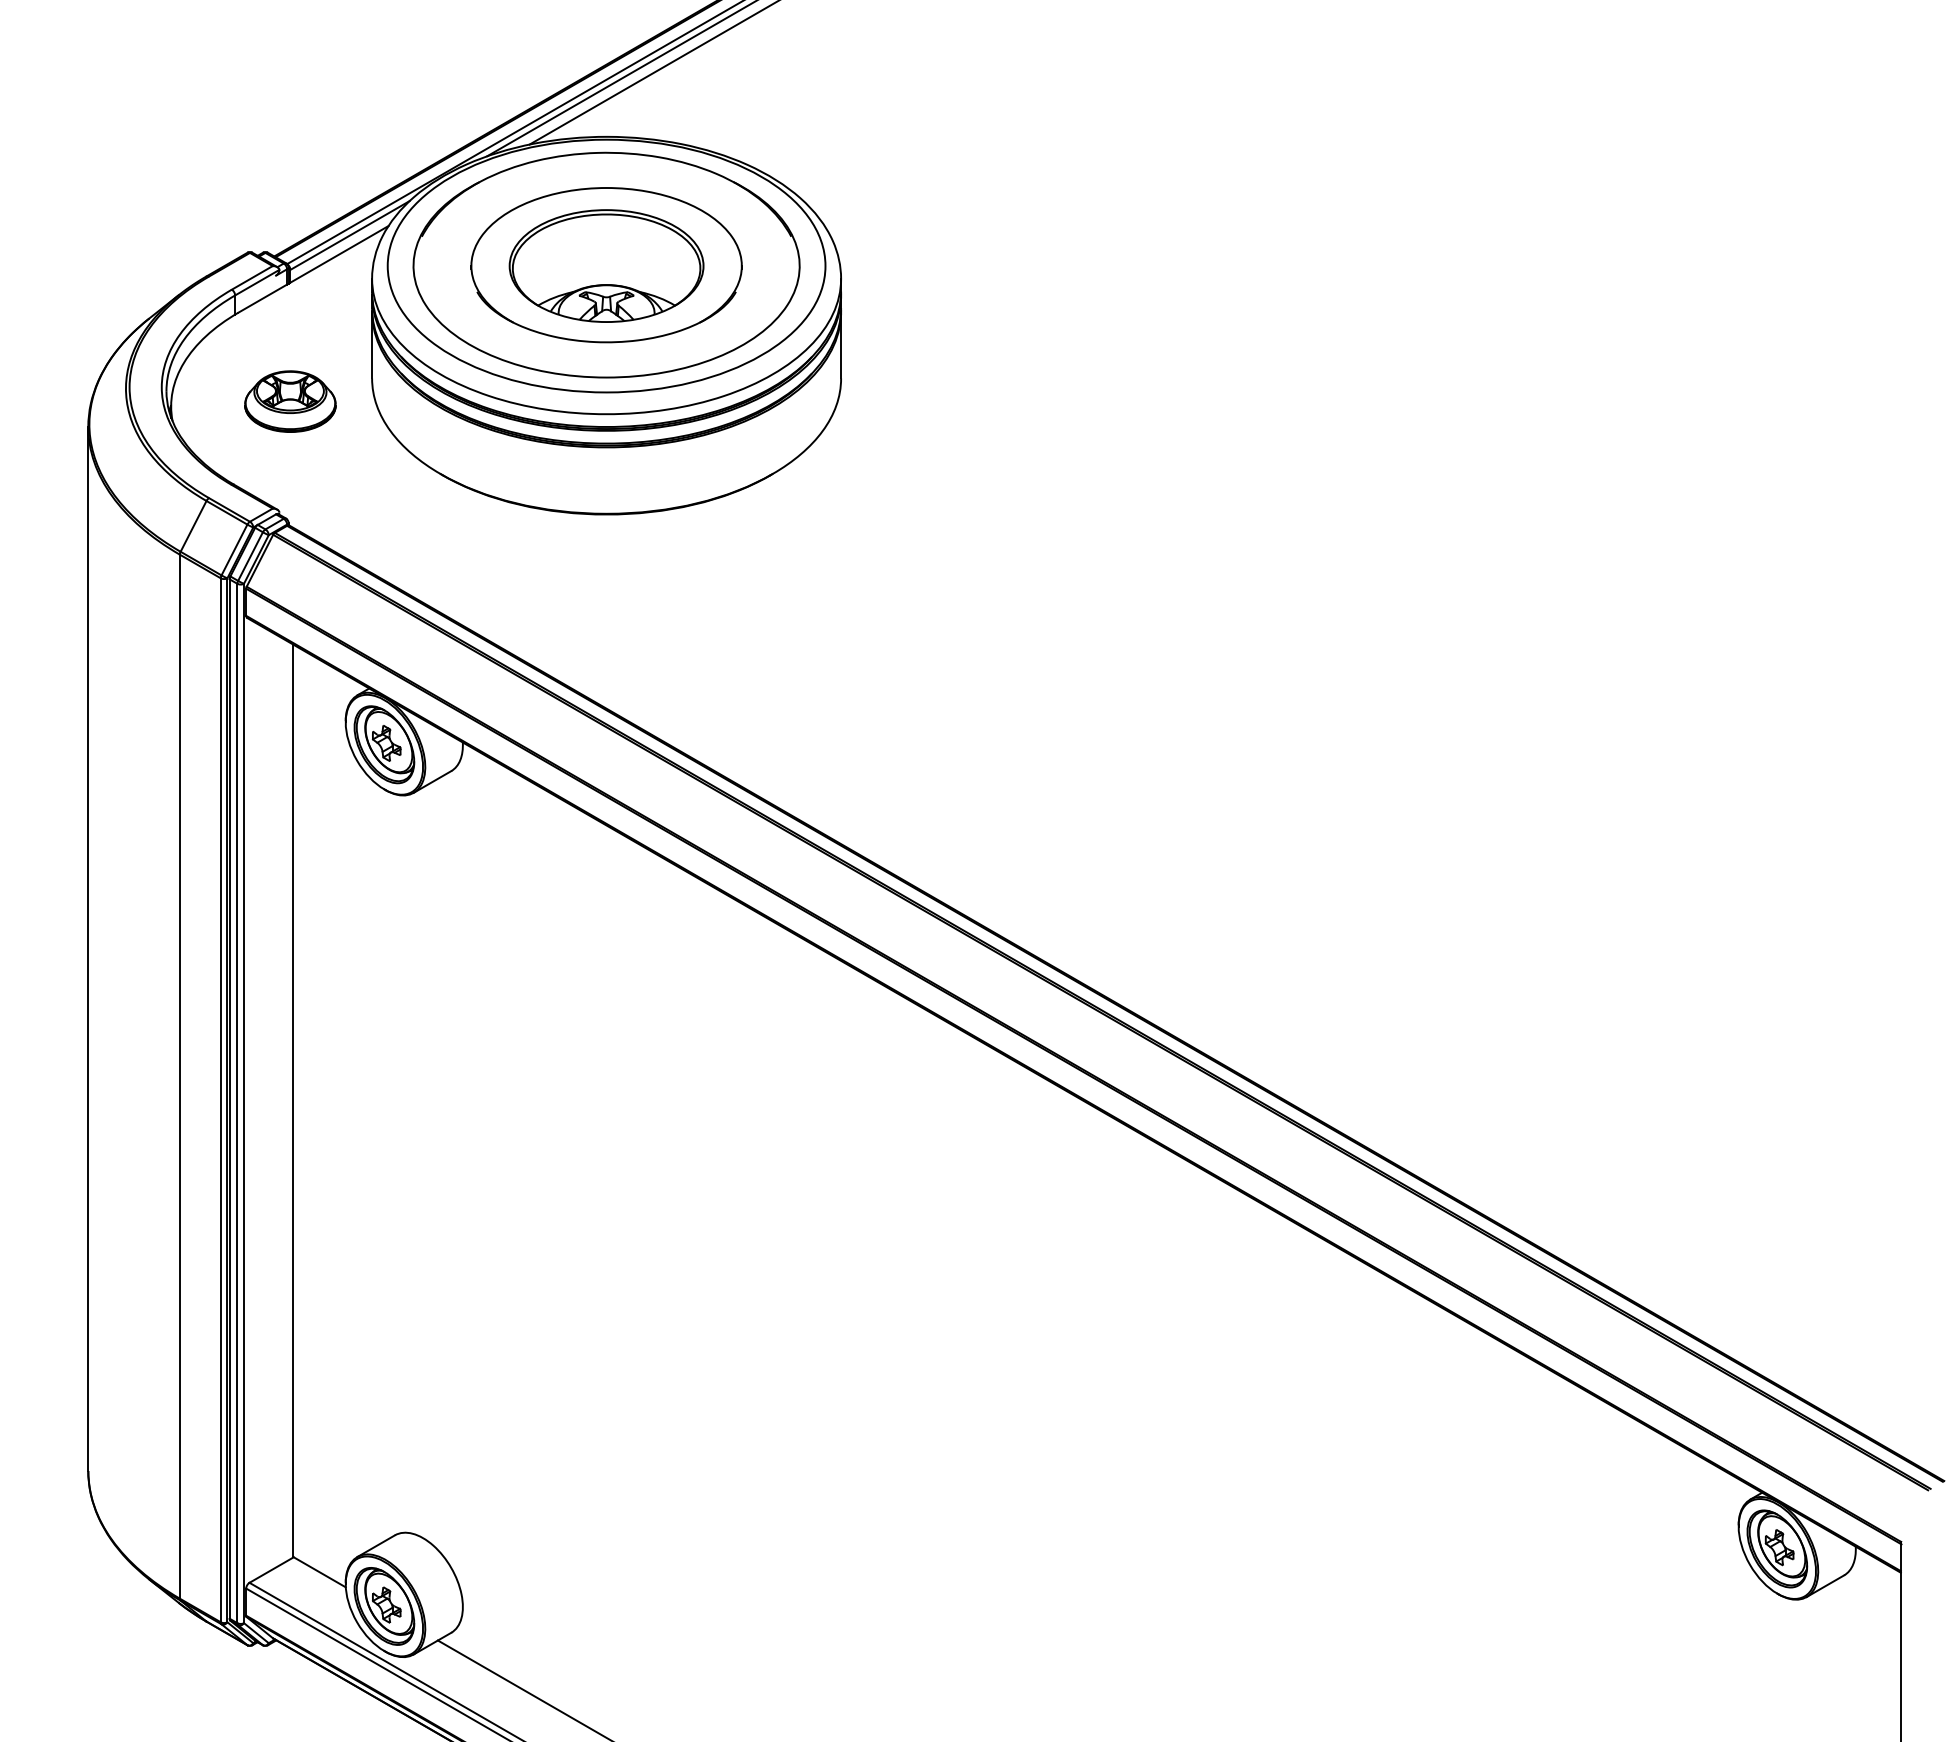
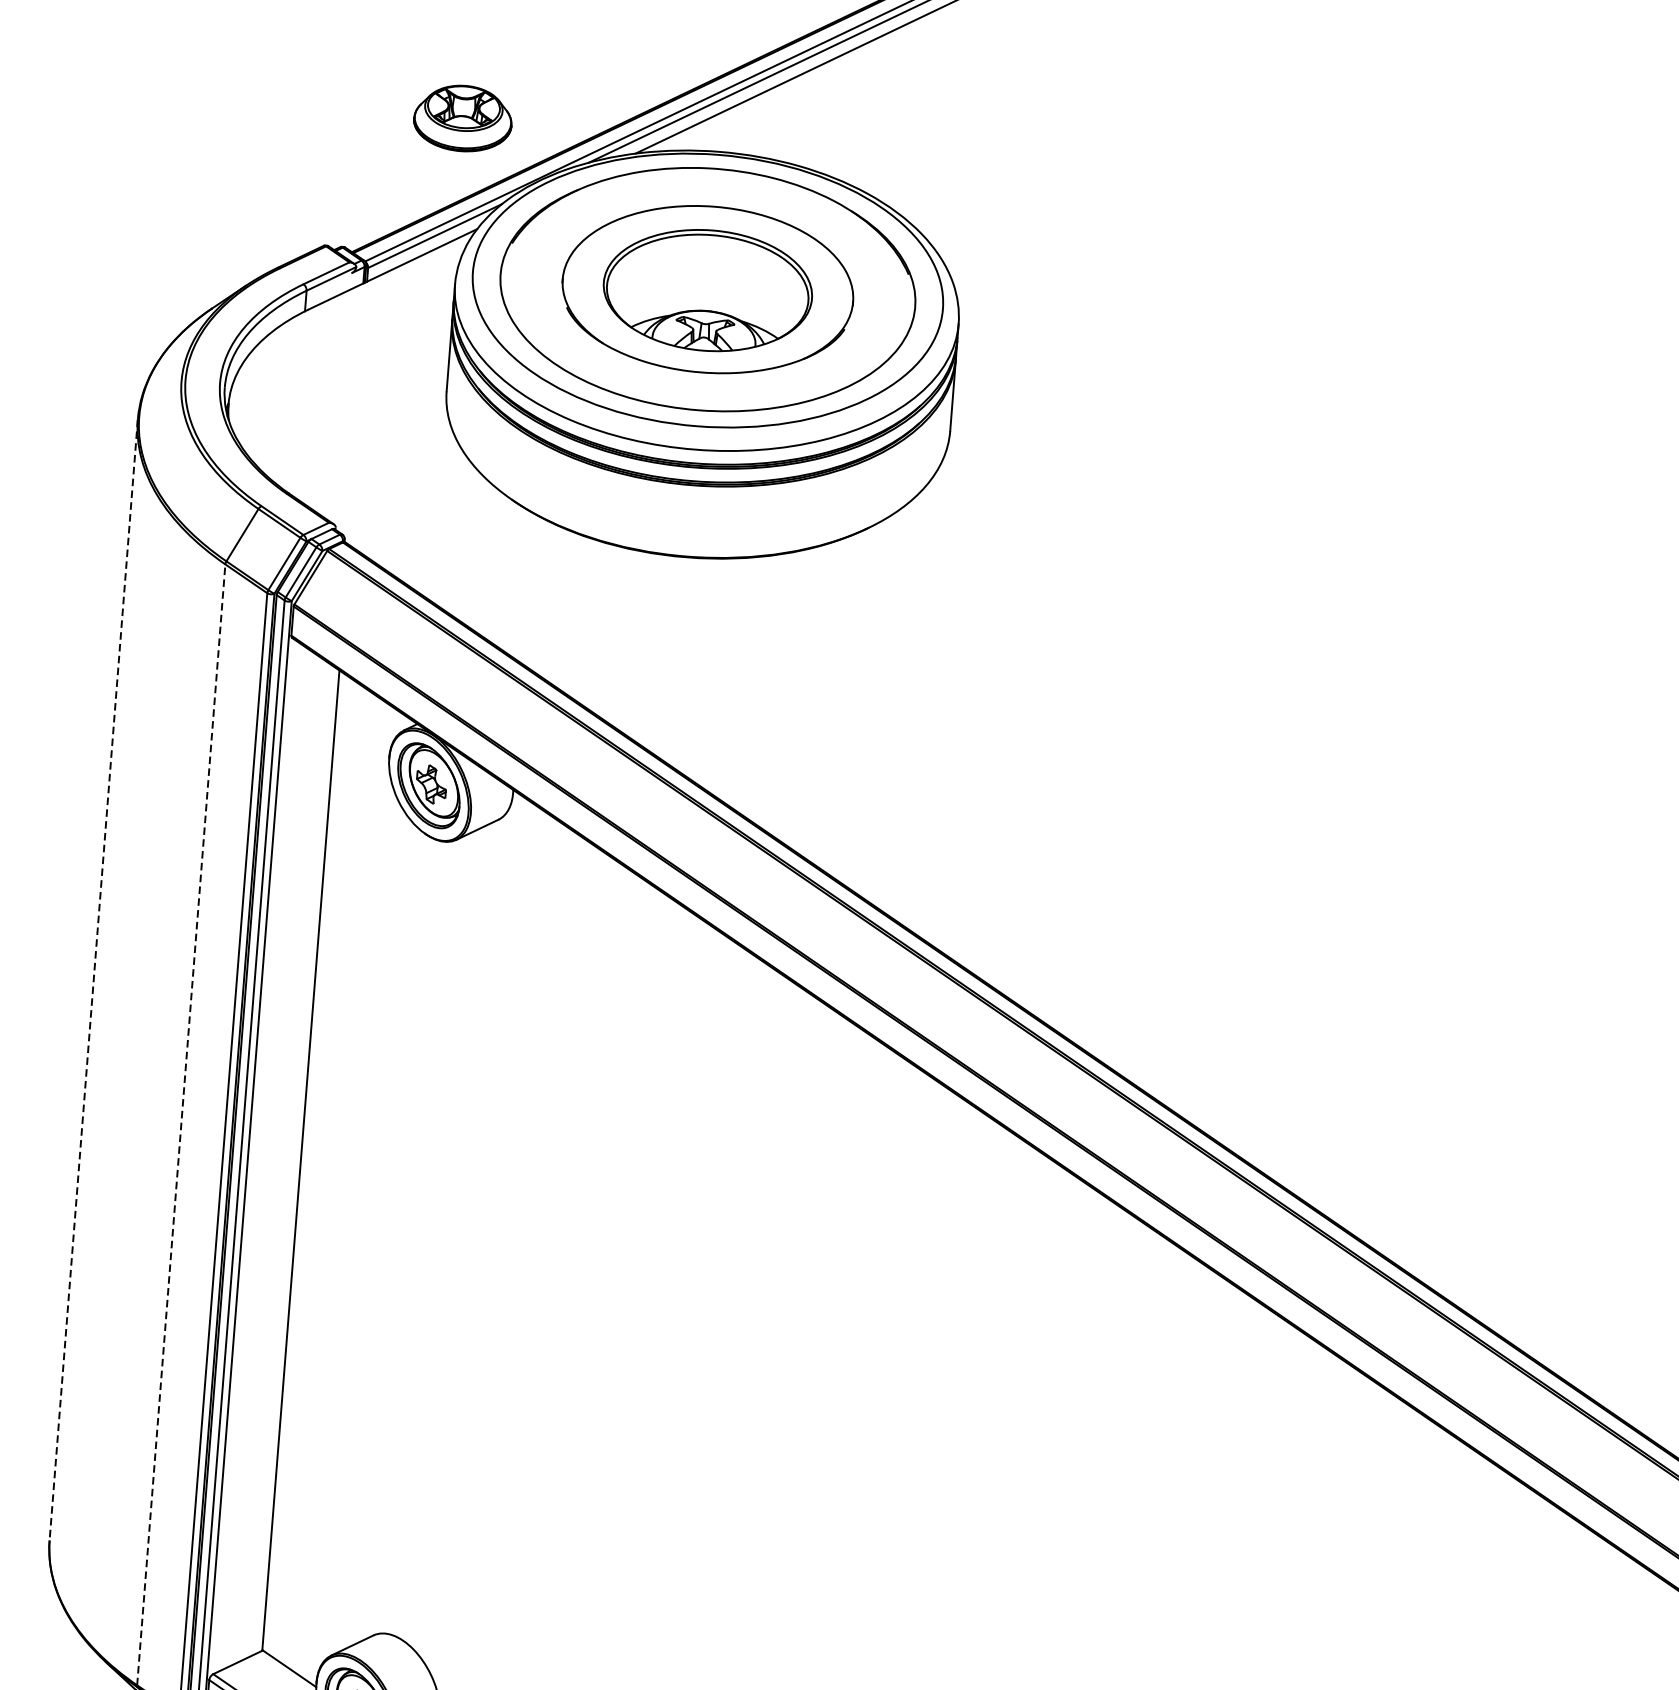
part: (290, 401) -> (463, 118), moved
line: (88, 949) -> (93, 980), solid -> dashed
line: (179, 1076) -> (180, 1124), solid -> dashed

